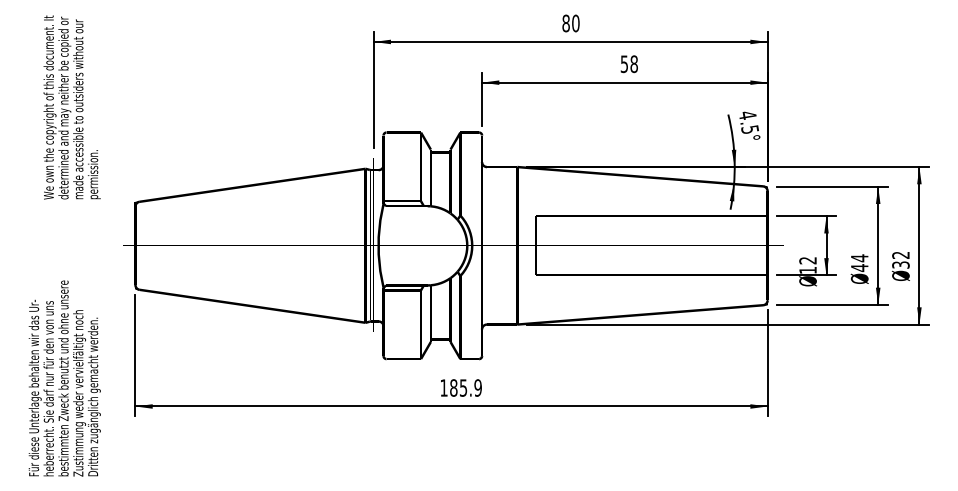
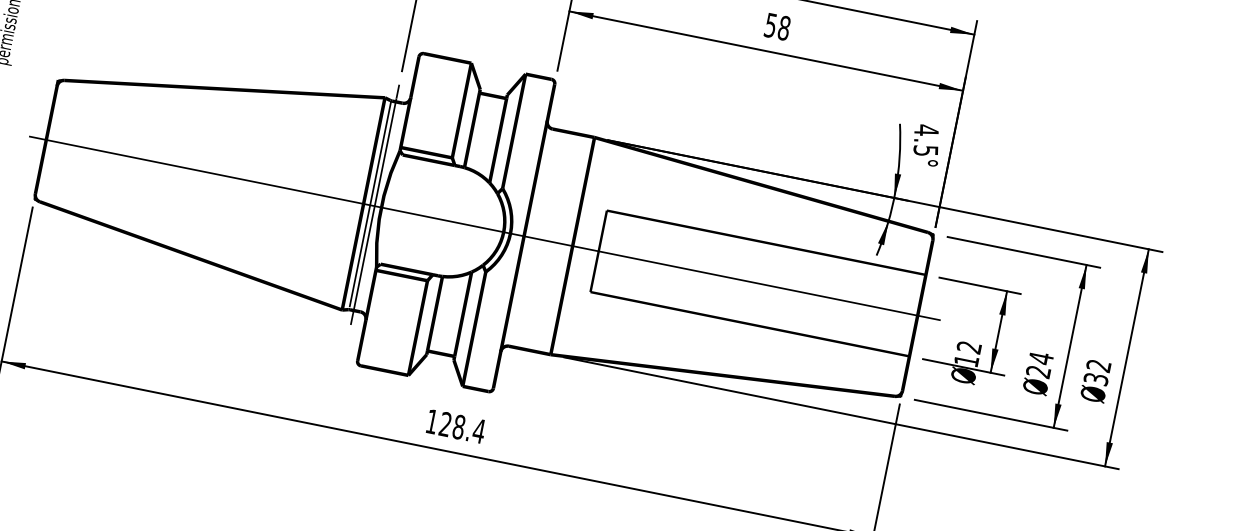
text: (859, 268) -> (1038, 372), 44 -> 24
text: (466, 387) -> (463, 427), 185.9 -> 128.4

